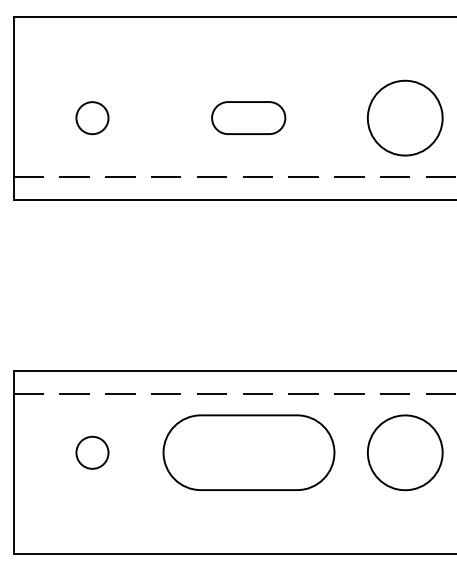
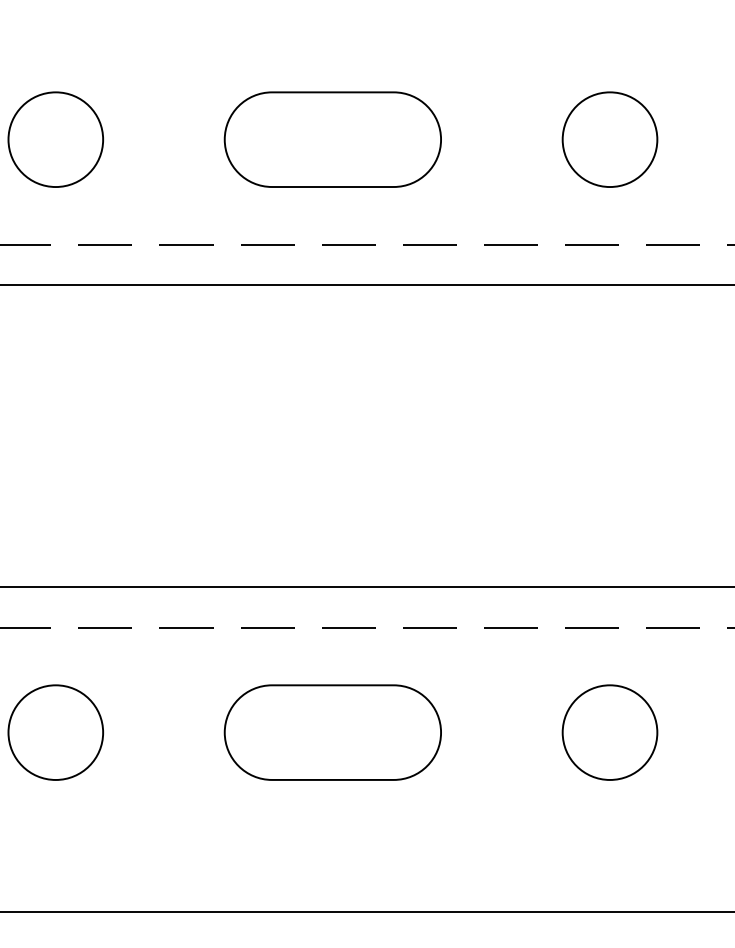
circle: (92, 117) -> (55, 138), size x1.67
part: (248, 117) -> (332, 138), size x1.67
circle: (404, 117) -> (608, 138), size x0.71
circle: (92, 452) -> (55, 732), size x1.67
part: (248, 452) -> (332, 732), size x0.71
circle: (404, 452) -> (608, 732), size x0.71

